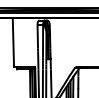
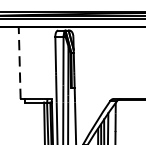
line: (13, 42) -> (19, 62), solid -> dashed

